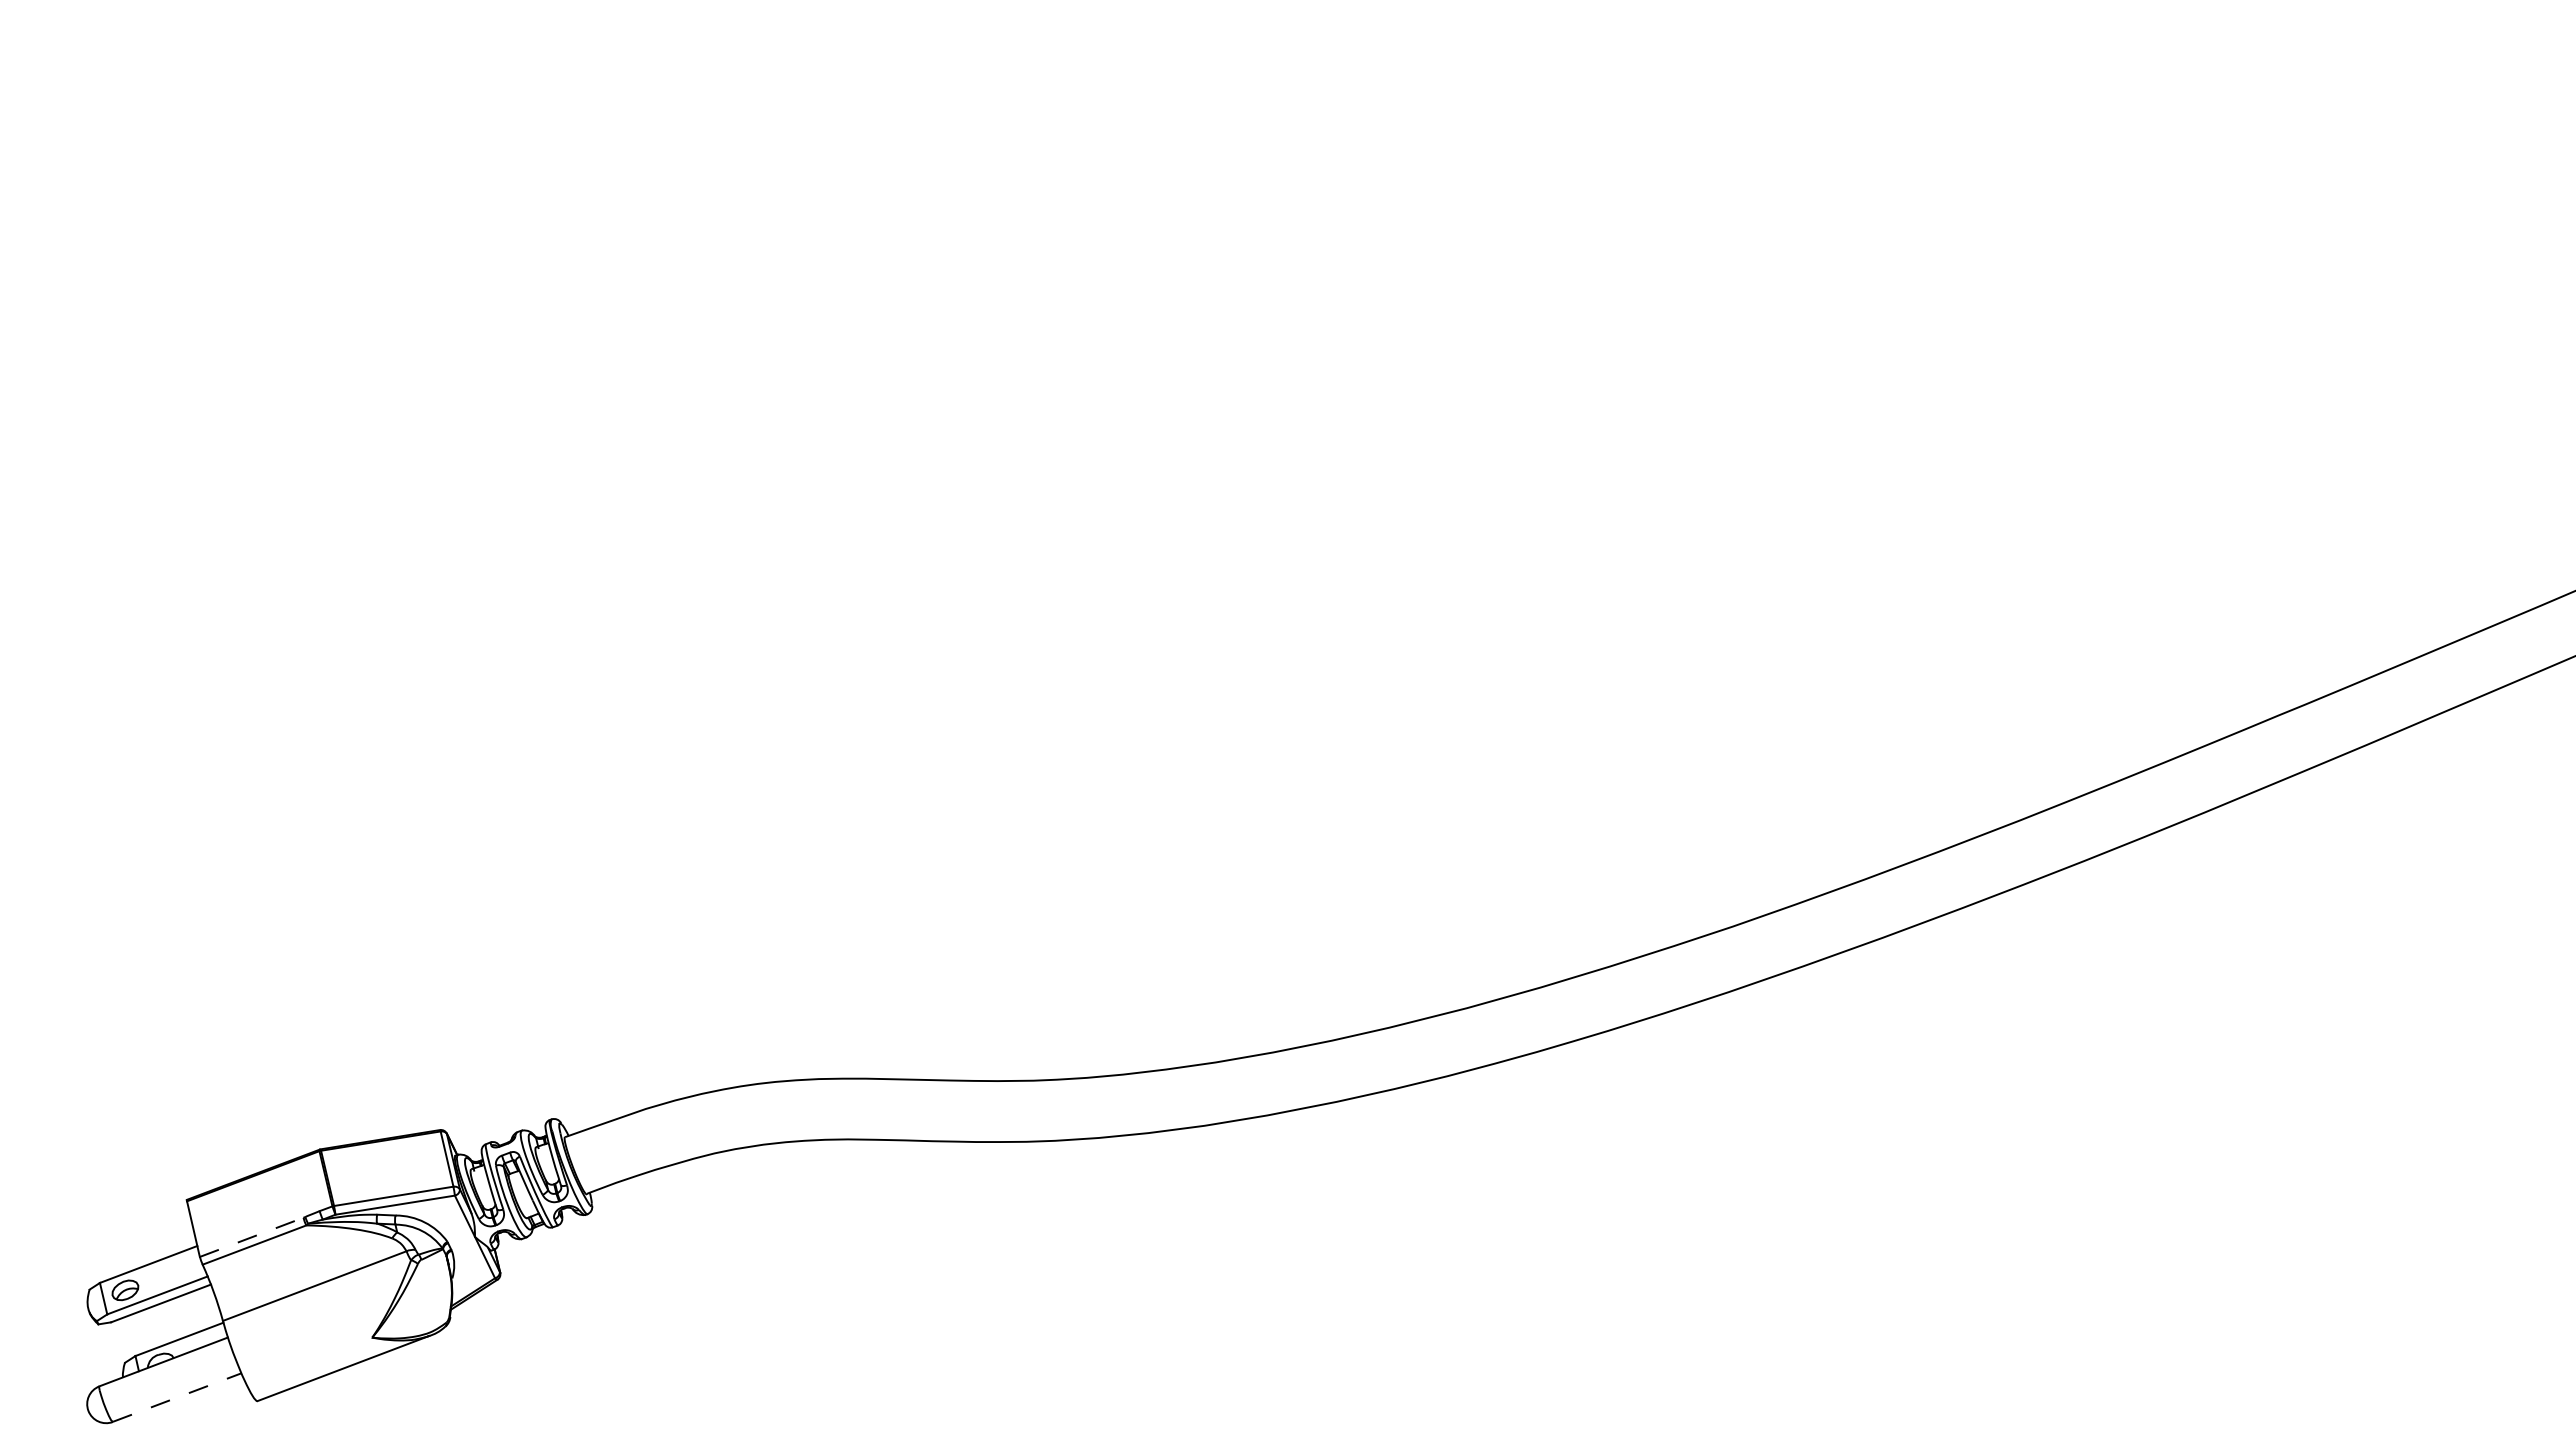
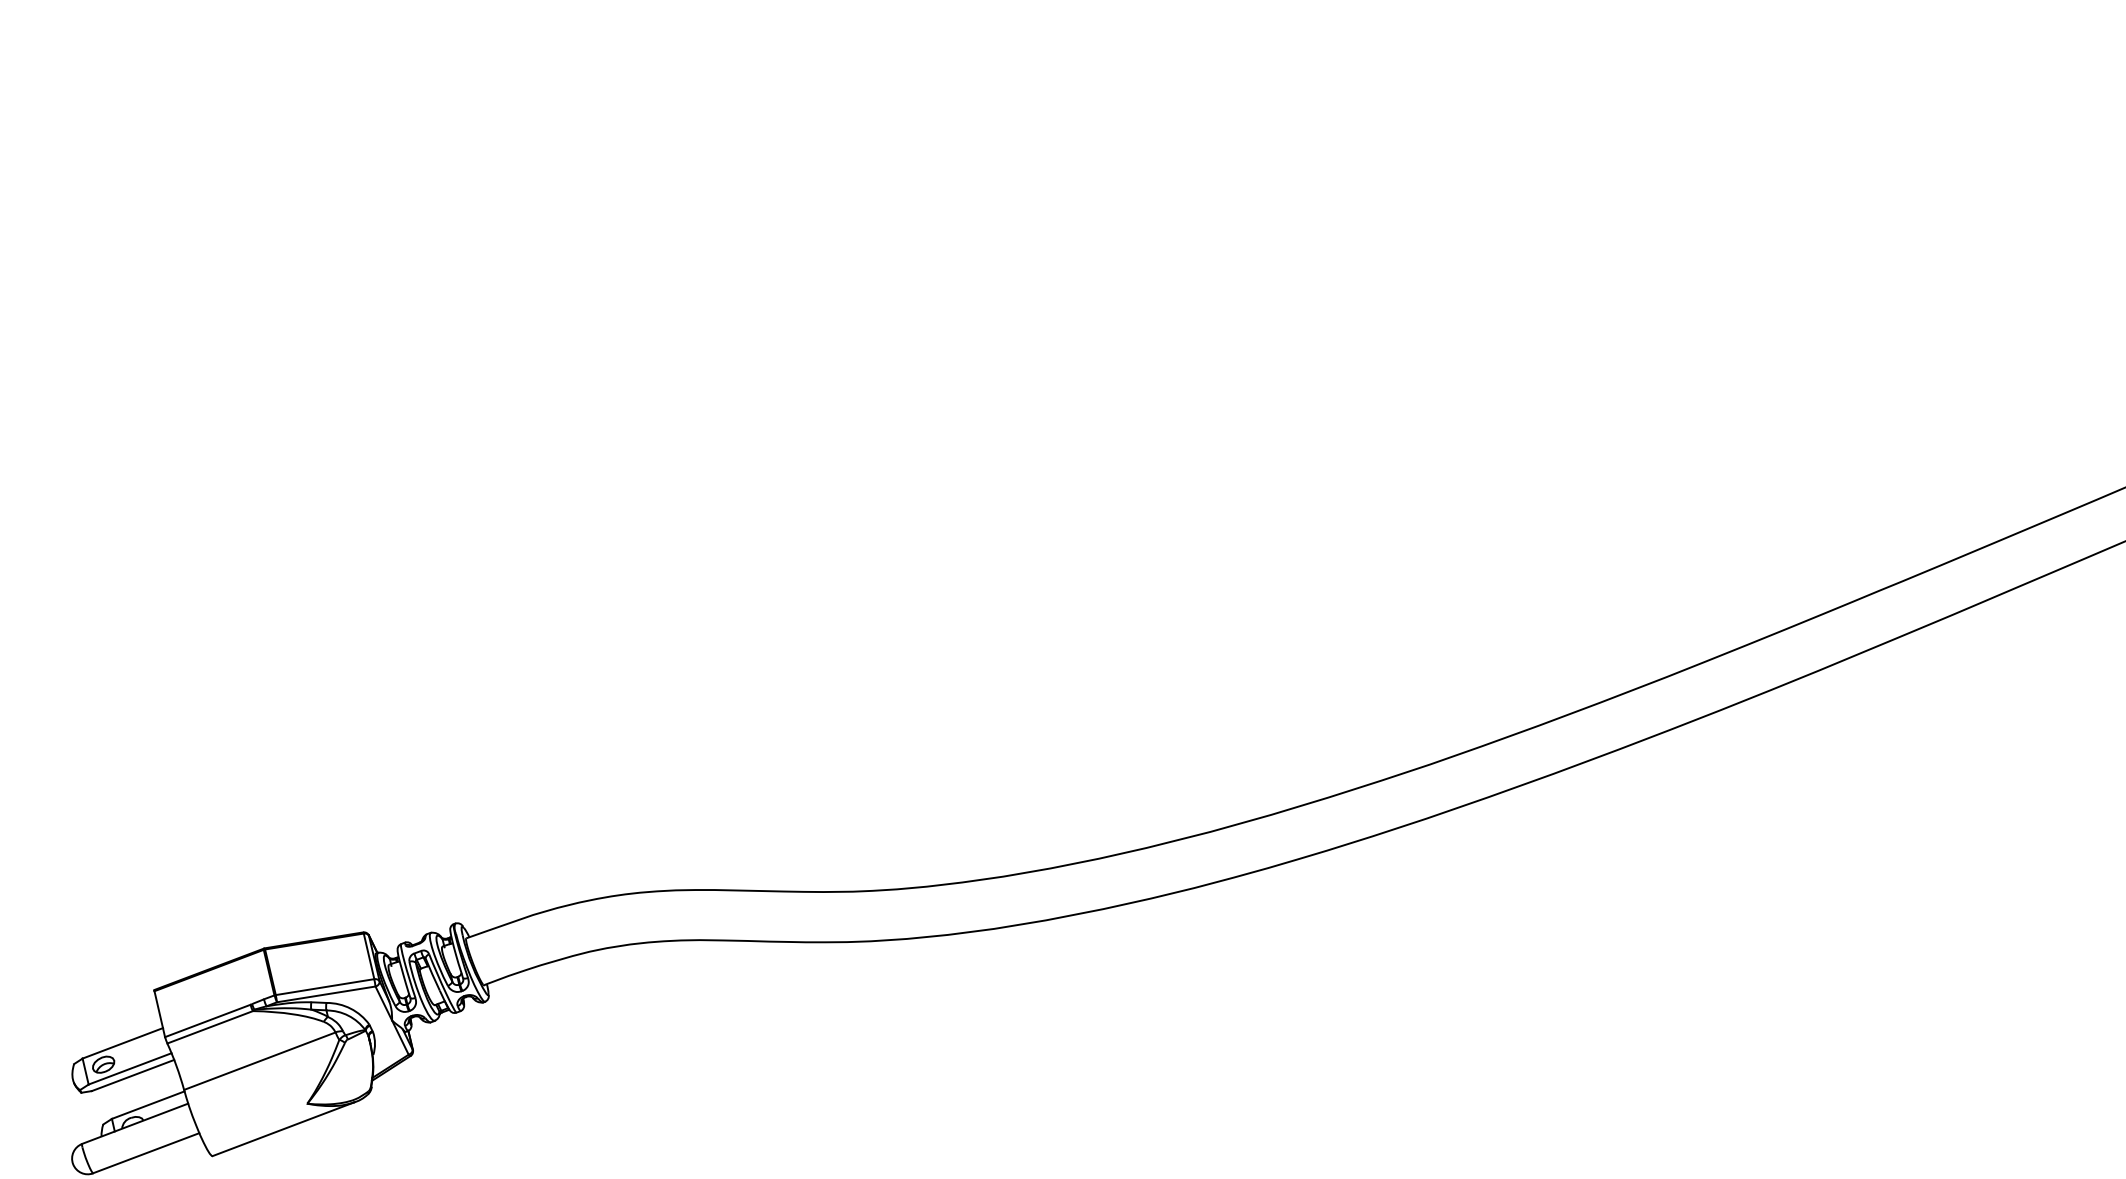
line: (252, 1237) -> (208, 1021), dashed -> solid
line: (177, 1397) -> (146, 1153), dashed -> solid

